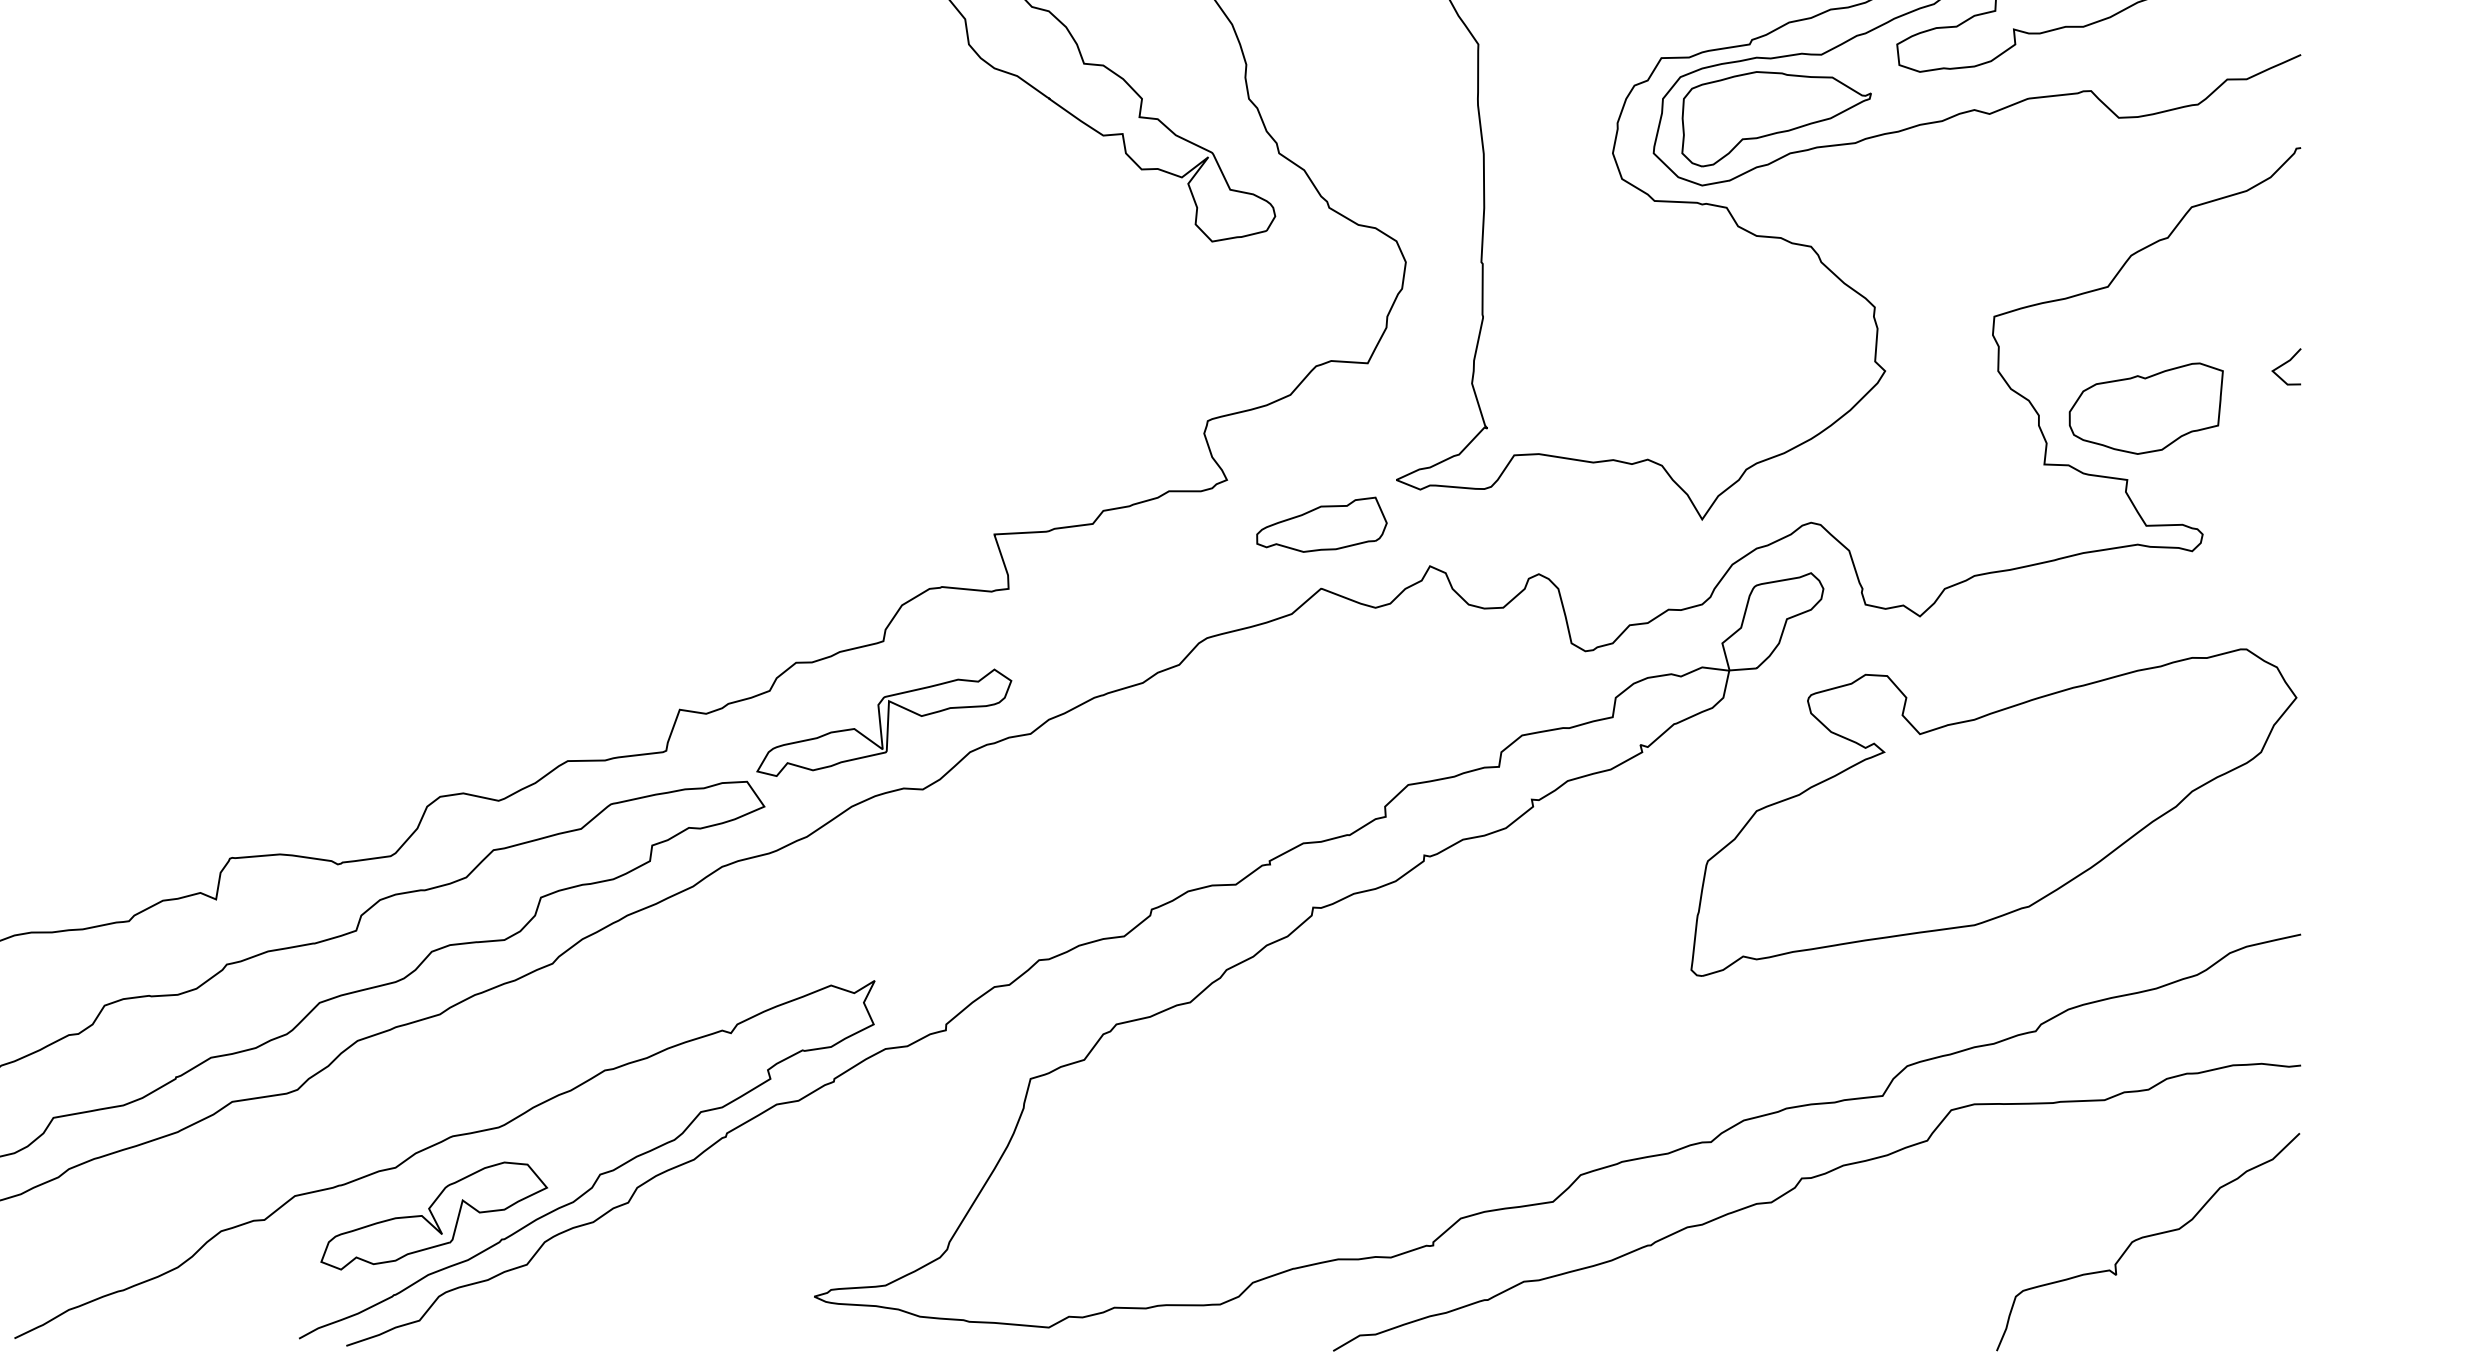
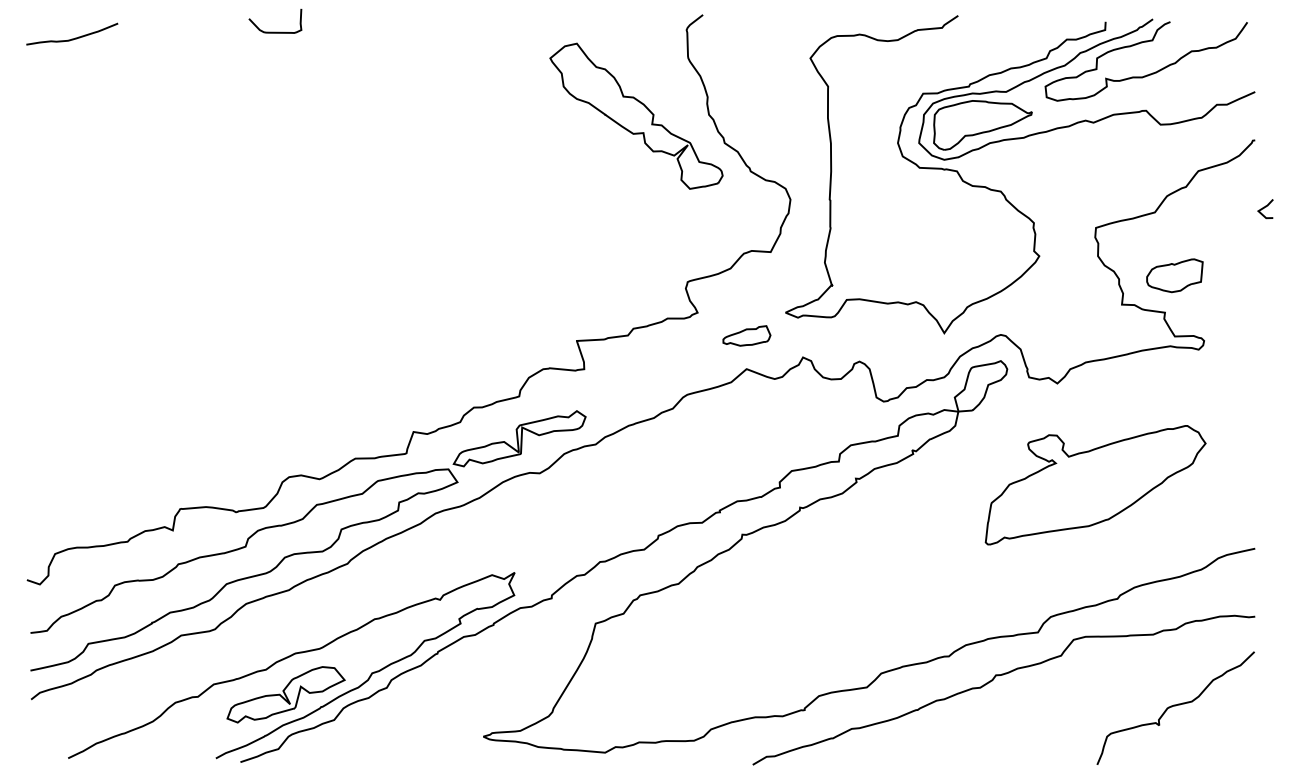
line: (2284, 365) -> (1264, 208), moved
part: (2145, 408) -> (1174, 275), size x0.7
part: (1321, 523) -> (746, 335), size x0.7
part: (1993, 810) -> (1095, 484), size x0.7

